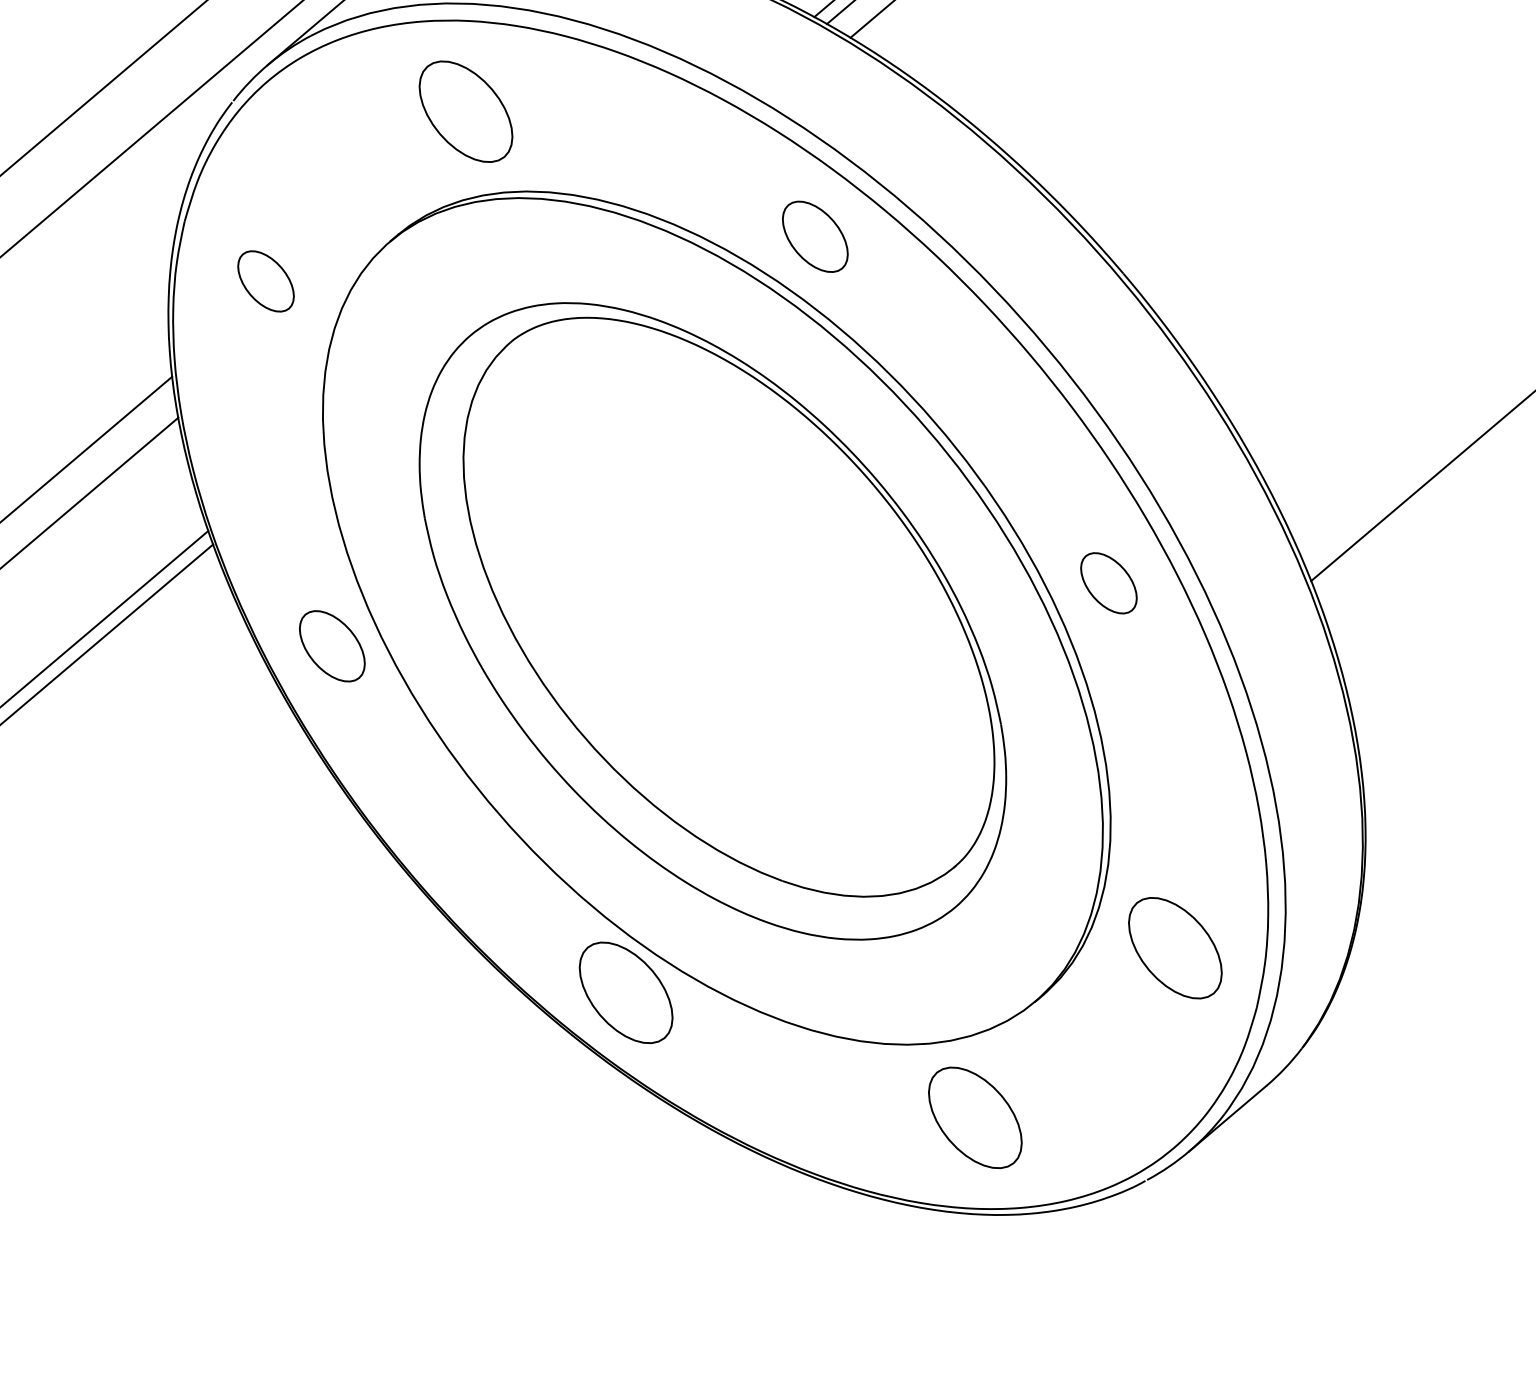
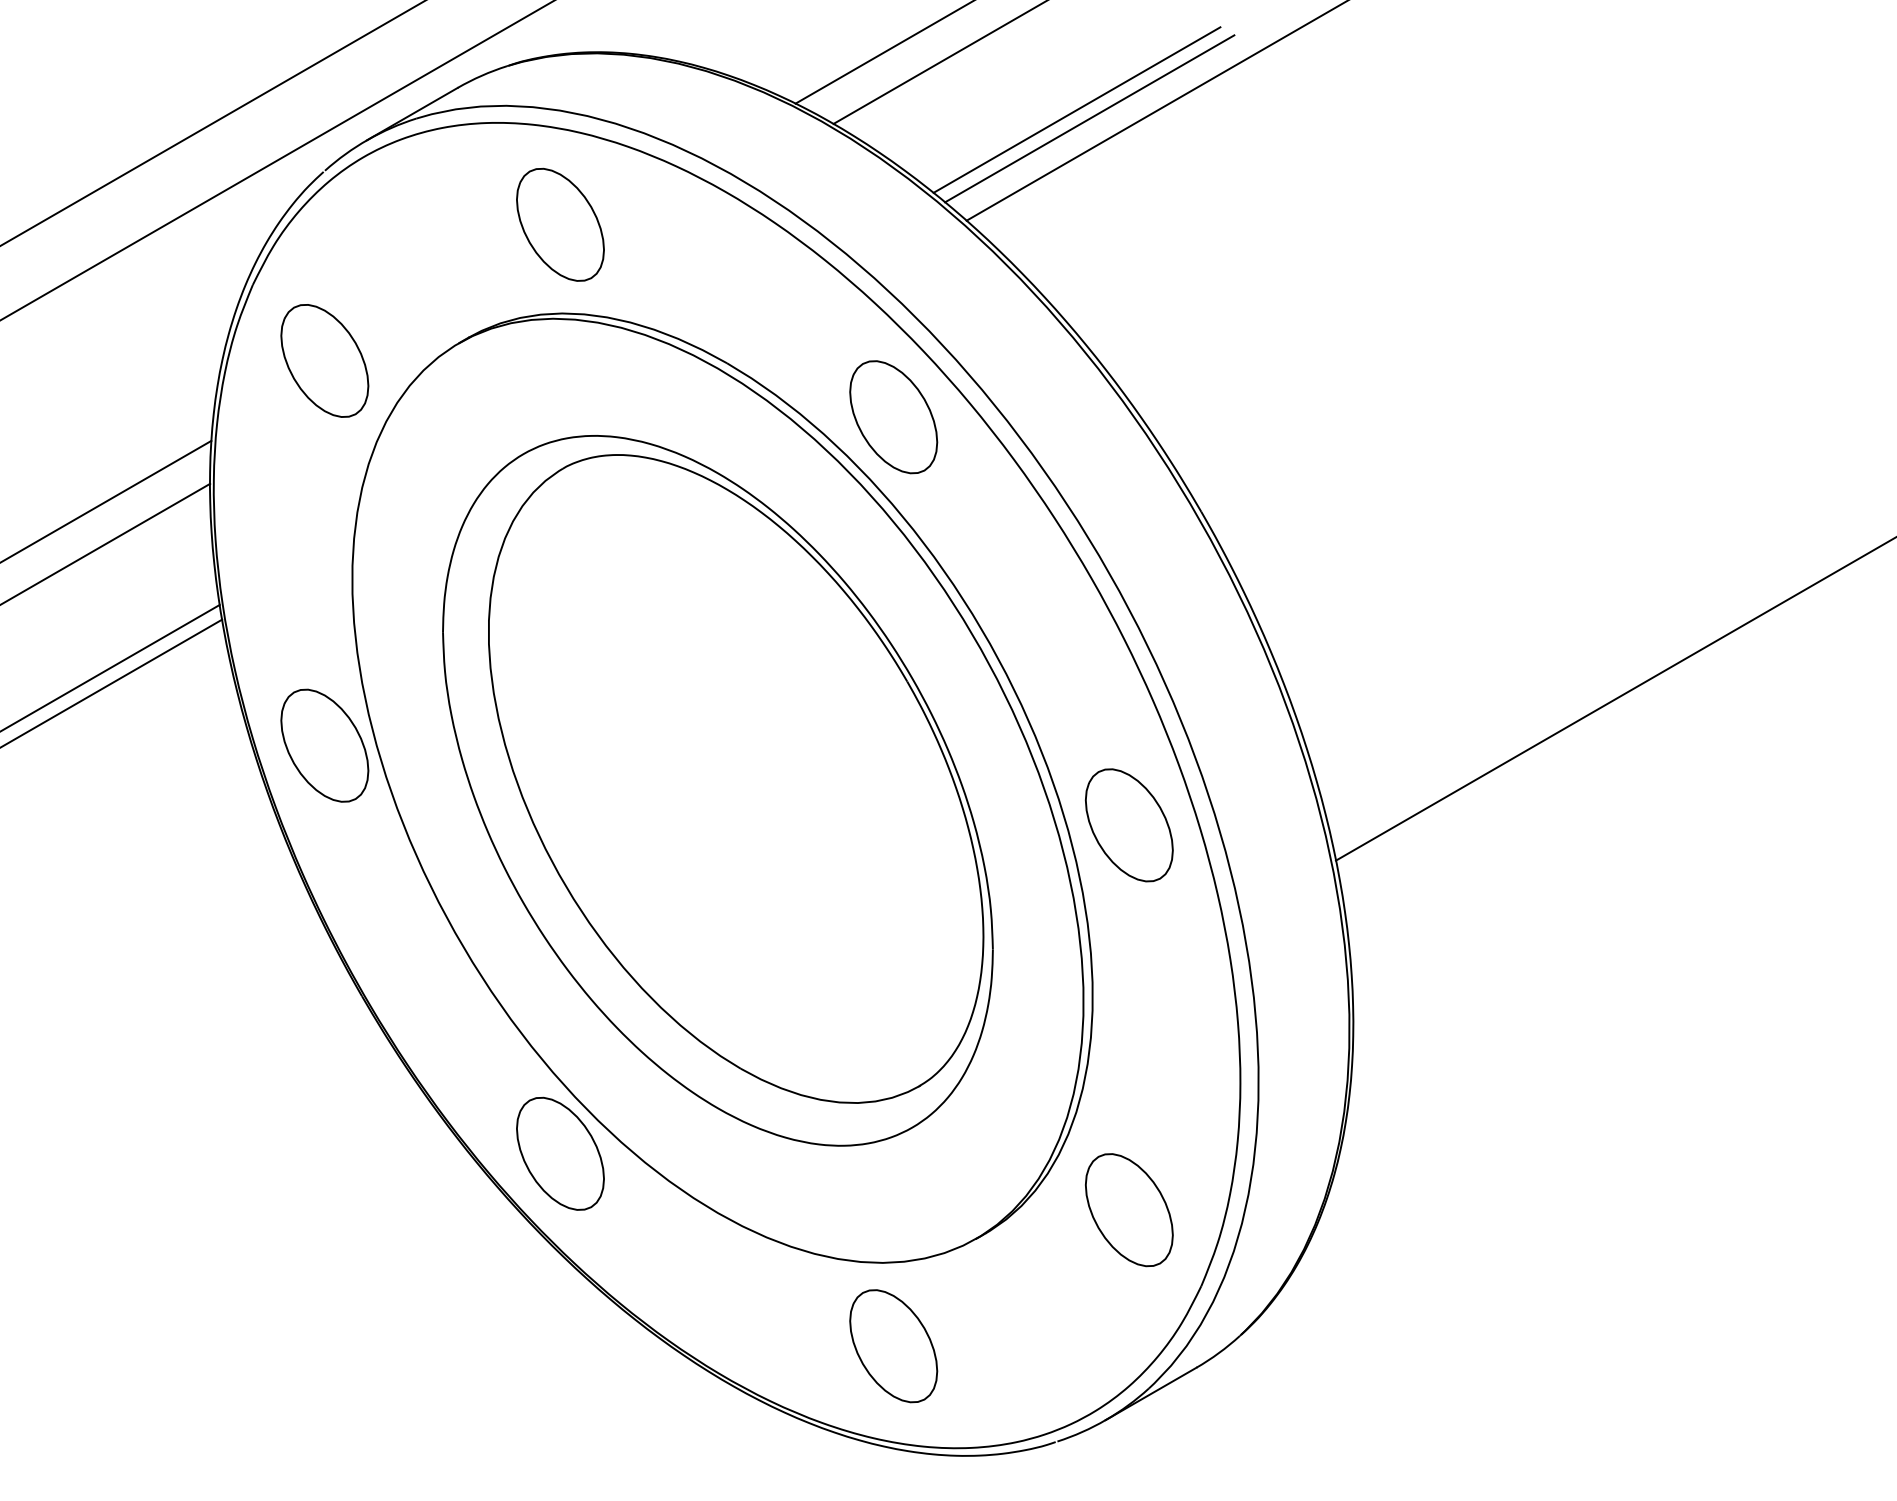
part: (815, 237) -> (893, 417), size x1.43
part: (265, 281) -> (324, 360), size x1.67
part: (1108, 583) -> (1128, 825), size x1.67
part: (331, 646) -> (324, 745), size x1.43

